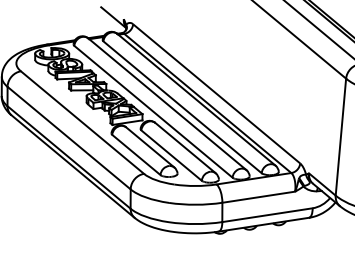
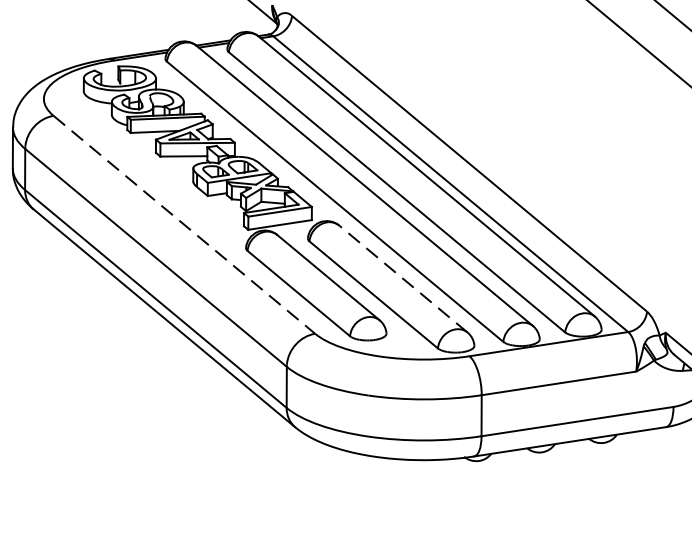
line: (82, 122) -> (184, 224), solid -> dashed
line: (185, 147) -> (403, 277), solid -> dashed

